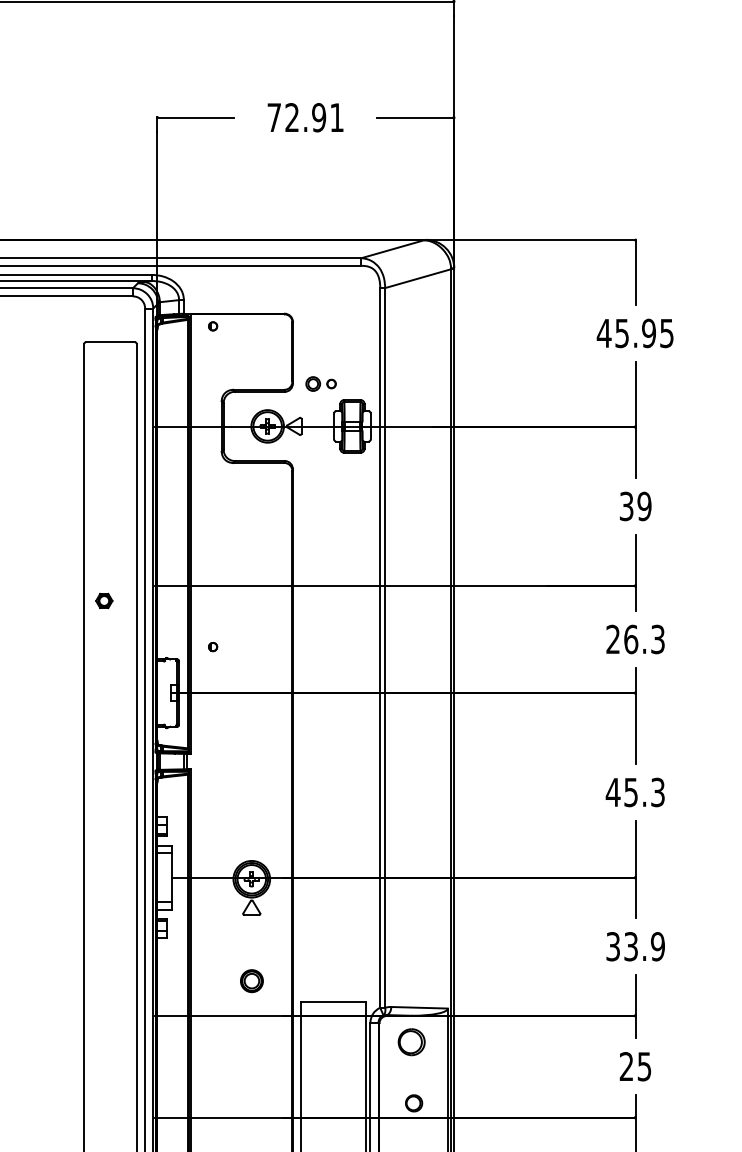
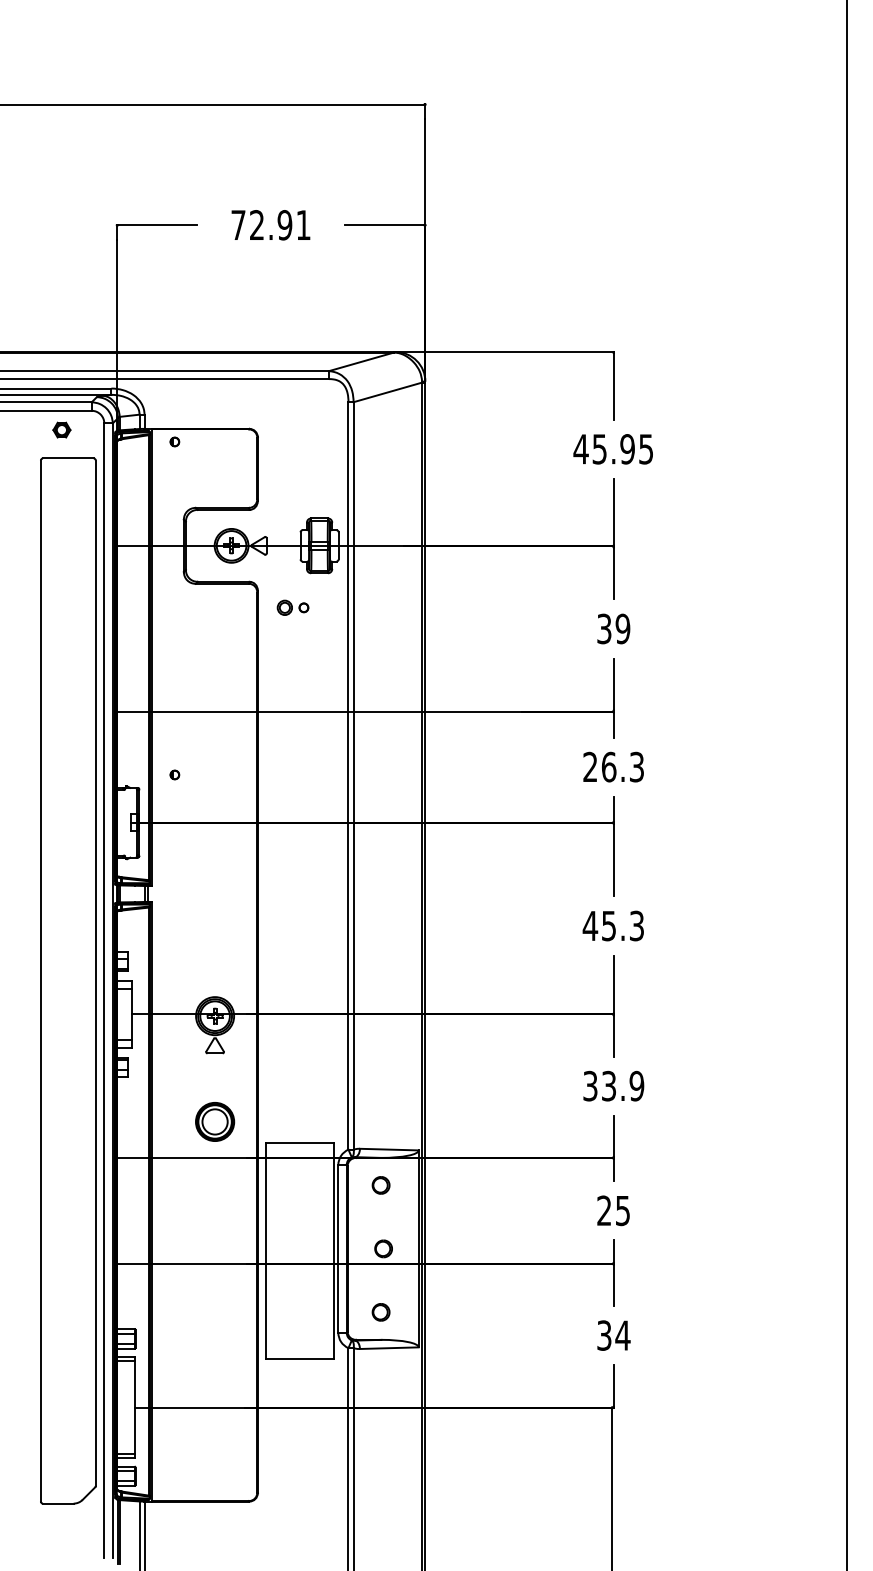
part: (320, 383) -> (292, 607), moved
part: (103, 600) -> (61, 429), moved
part: (252, 980) -> (215, 1121), size x1.67
part: (411, 1042) -> (380, 1185), size x0.62

